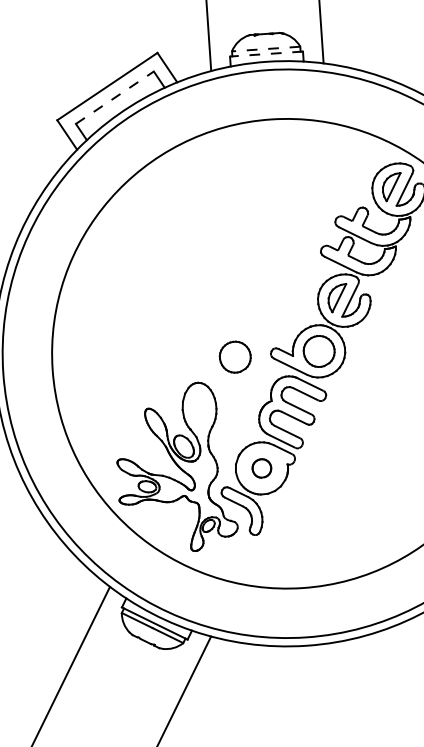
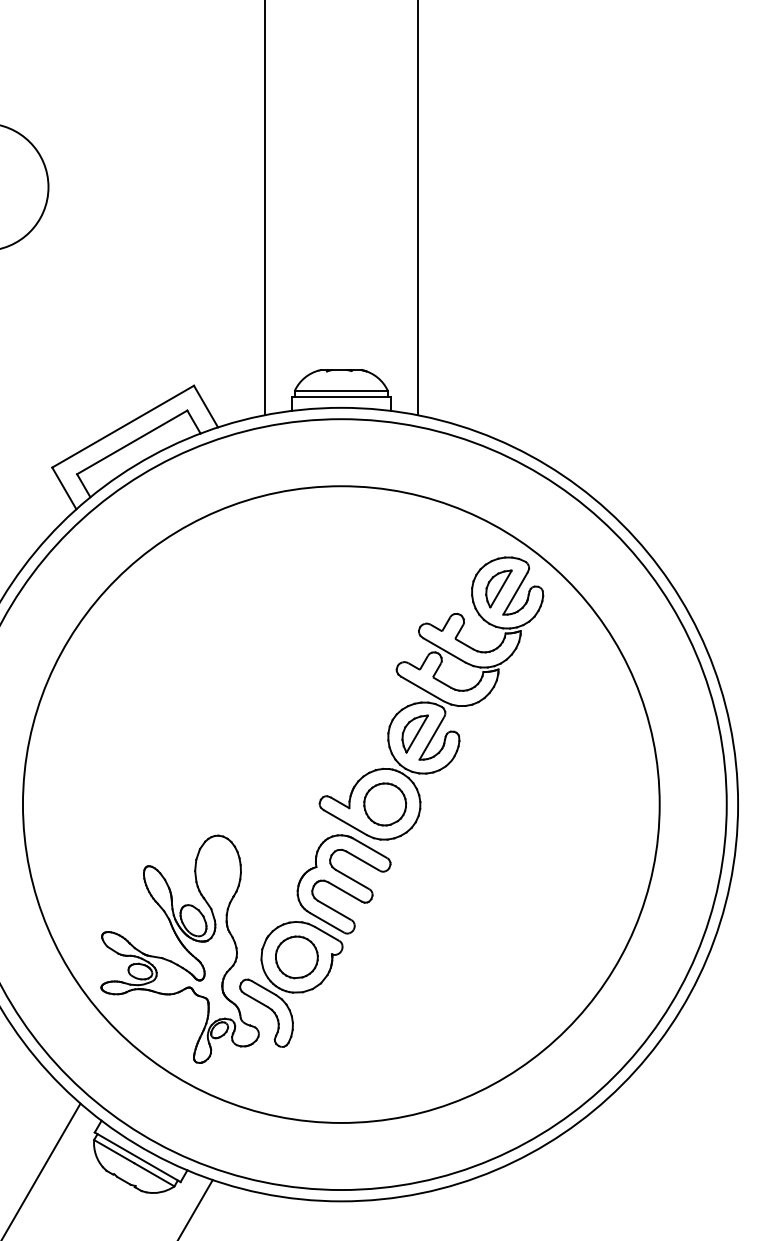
line: (265, 49) -> (340, 390), dashed -> solid
line: (266, 54) -> (341, 397), dashed -> solid
line: (115, 97) -> (132, 442), dashed -> solid
part: (235, 357) -> (271, 804), removed
part: (261, 468) -> (296, 957), size x1.67

